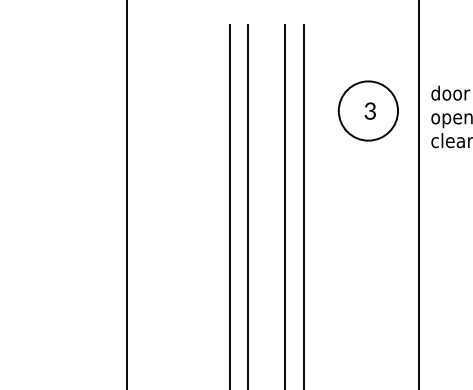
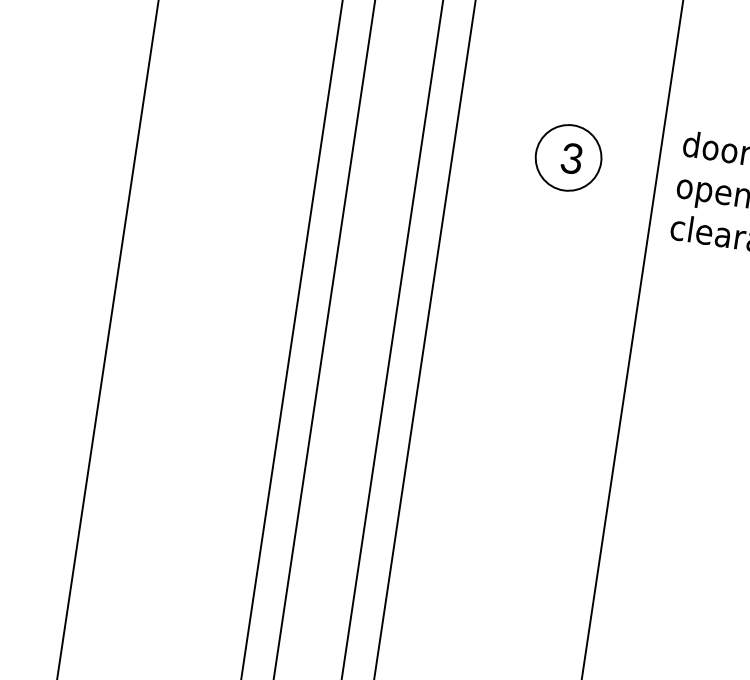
circle: (367, 110) -> (567, 156), size x0.62

